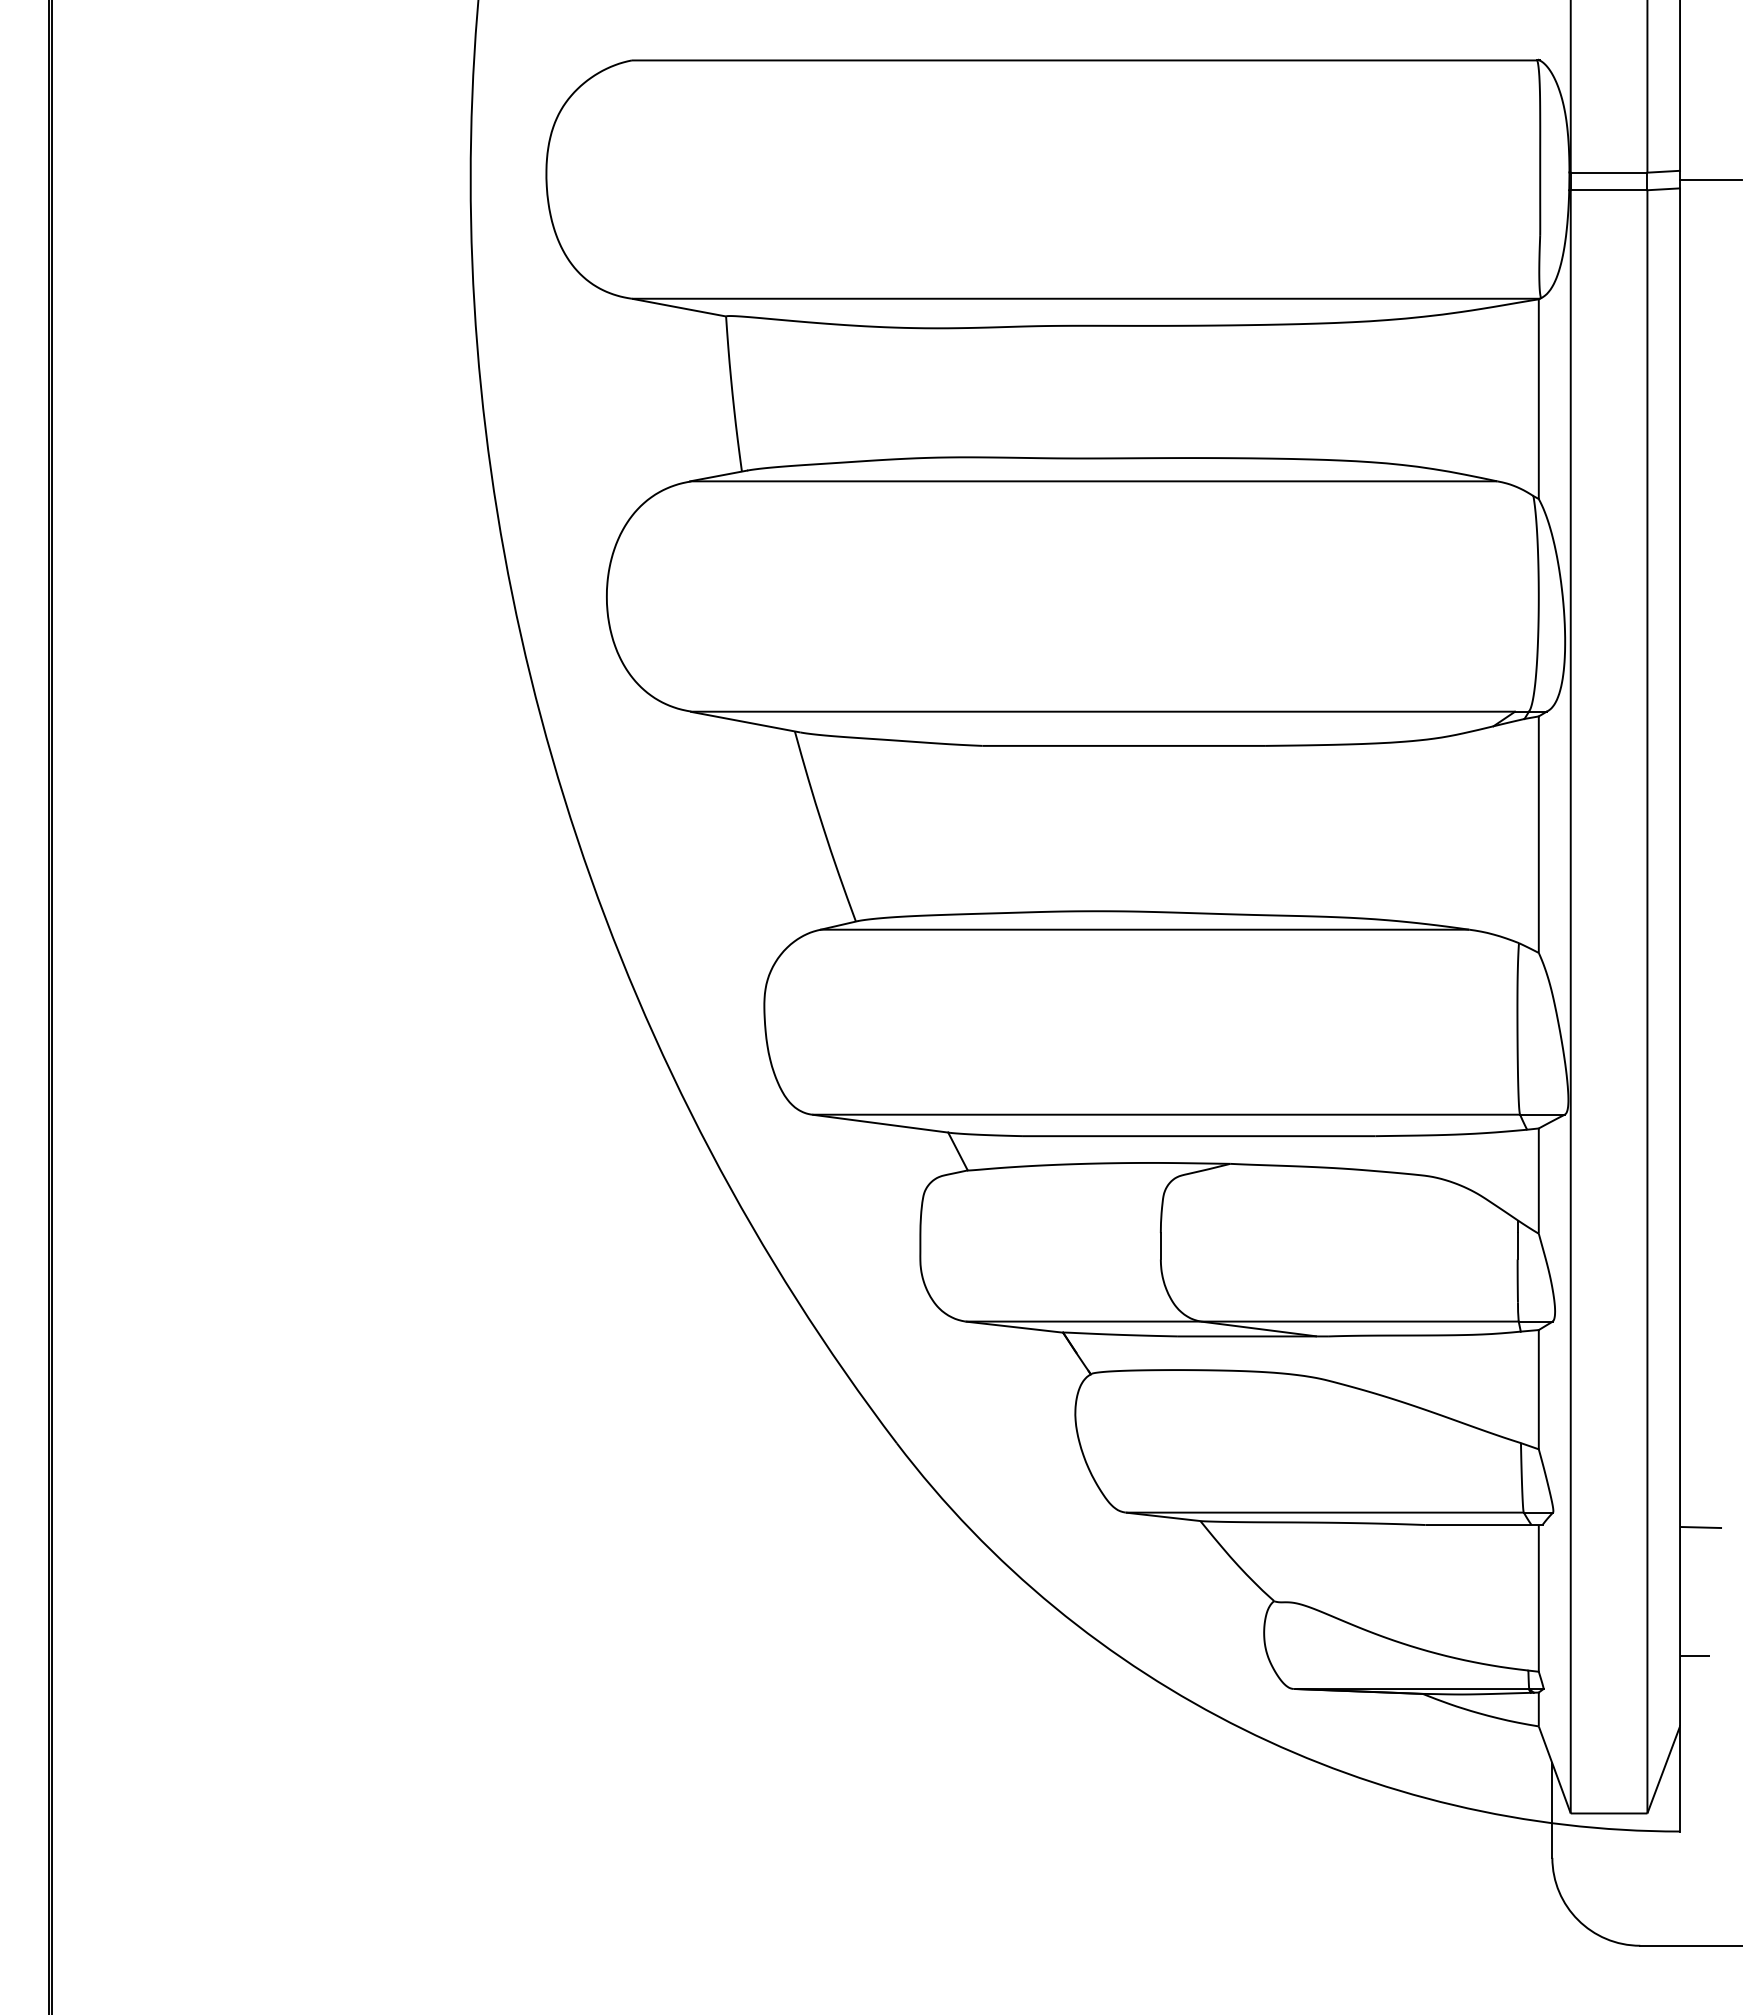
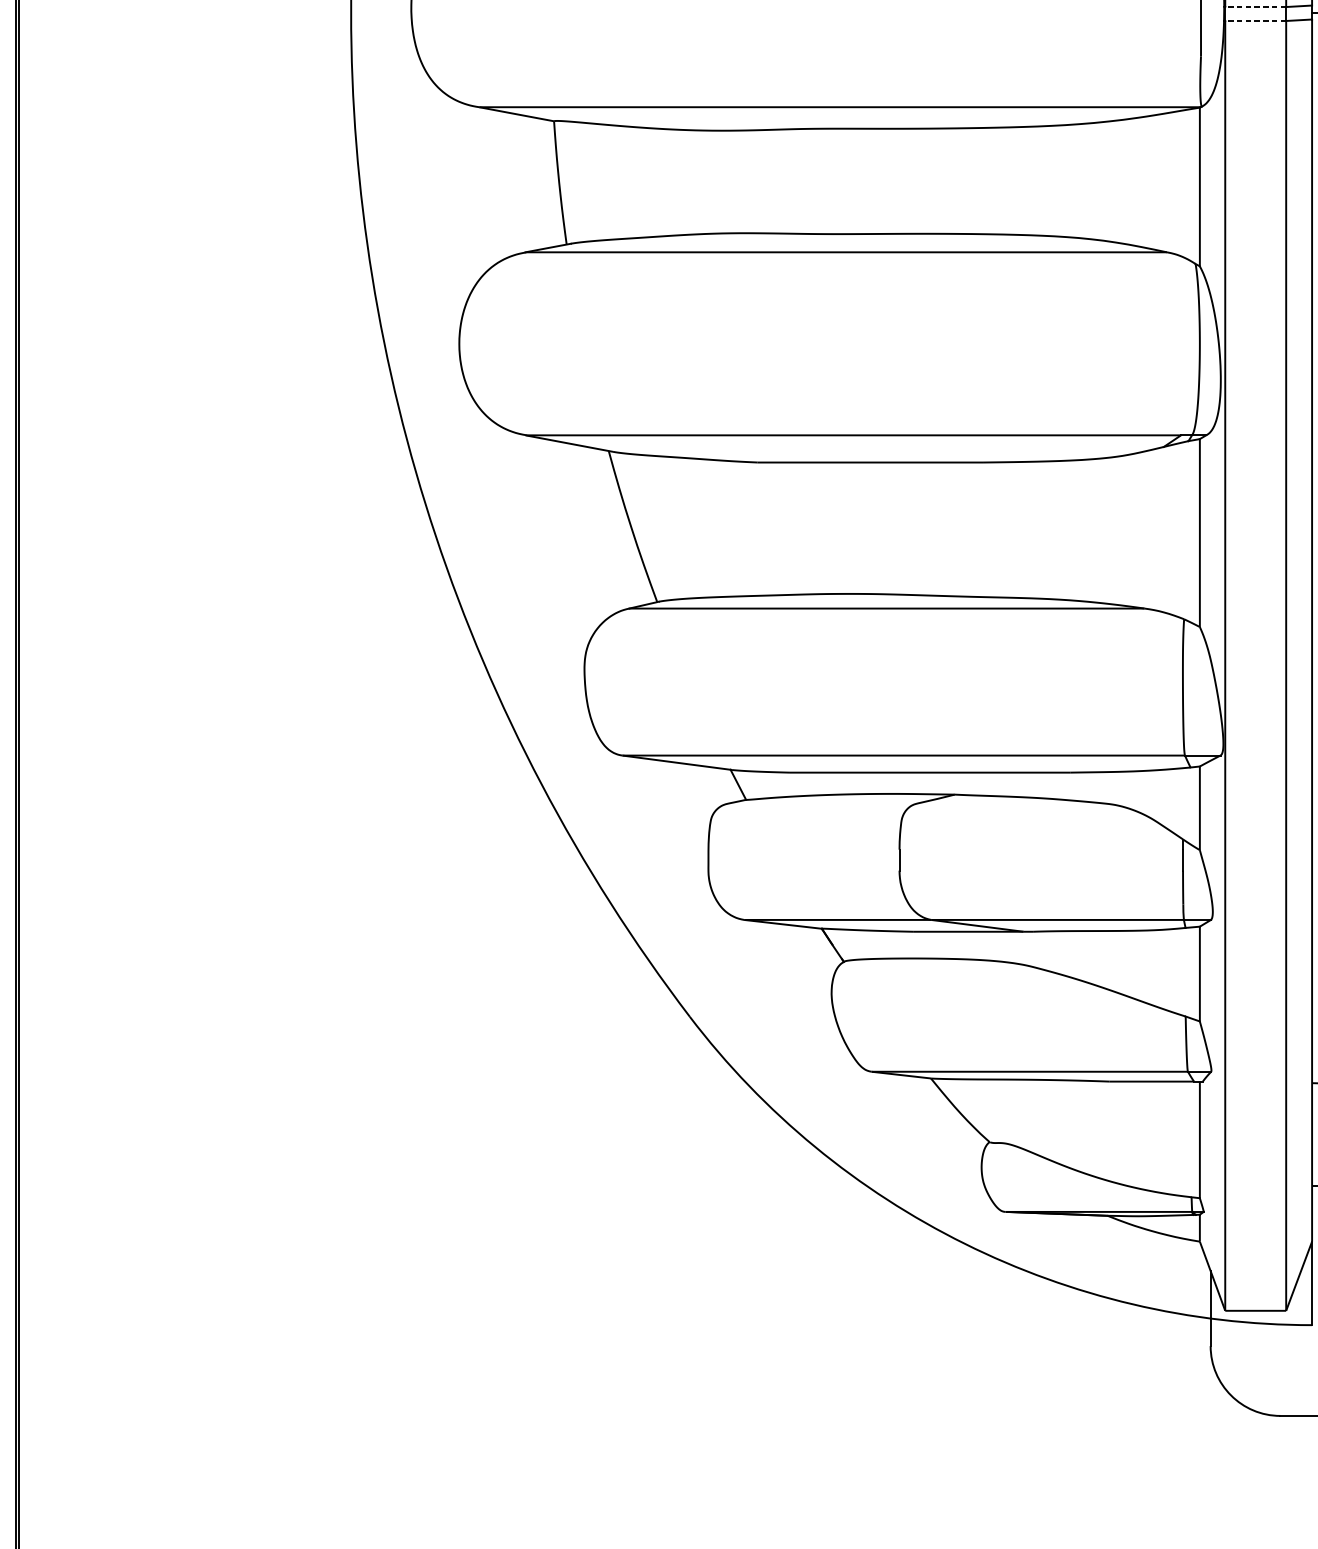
line: (1608, 172) -> (1255, 6), solid -> dashed
line: (1608, 190) -> (1255, 21), solid -> dashed

